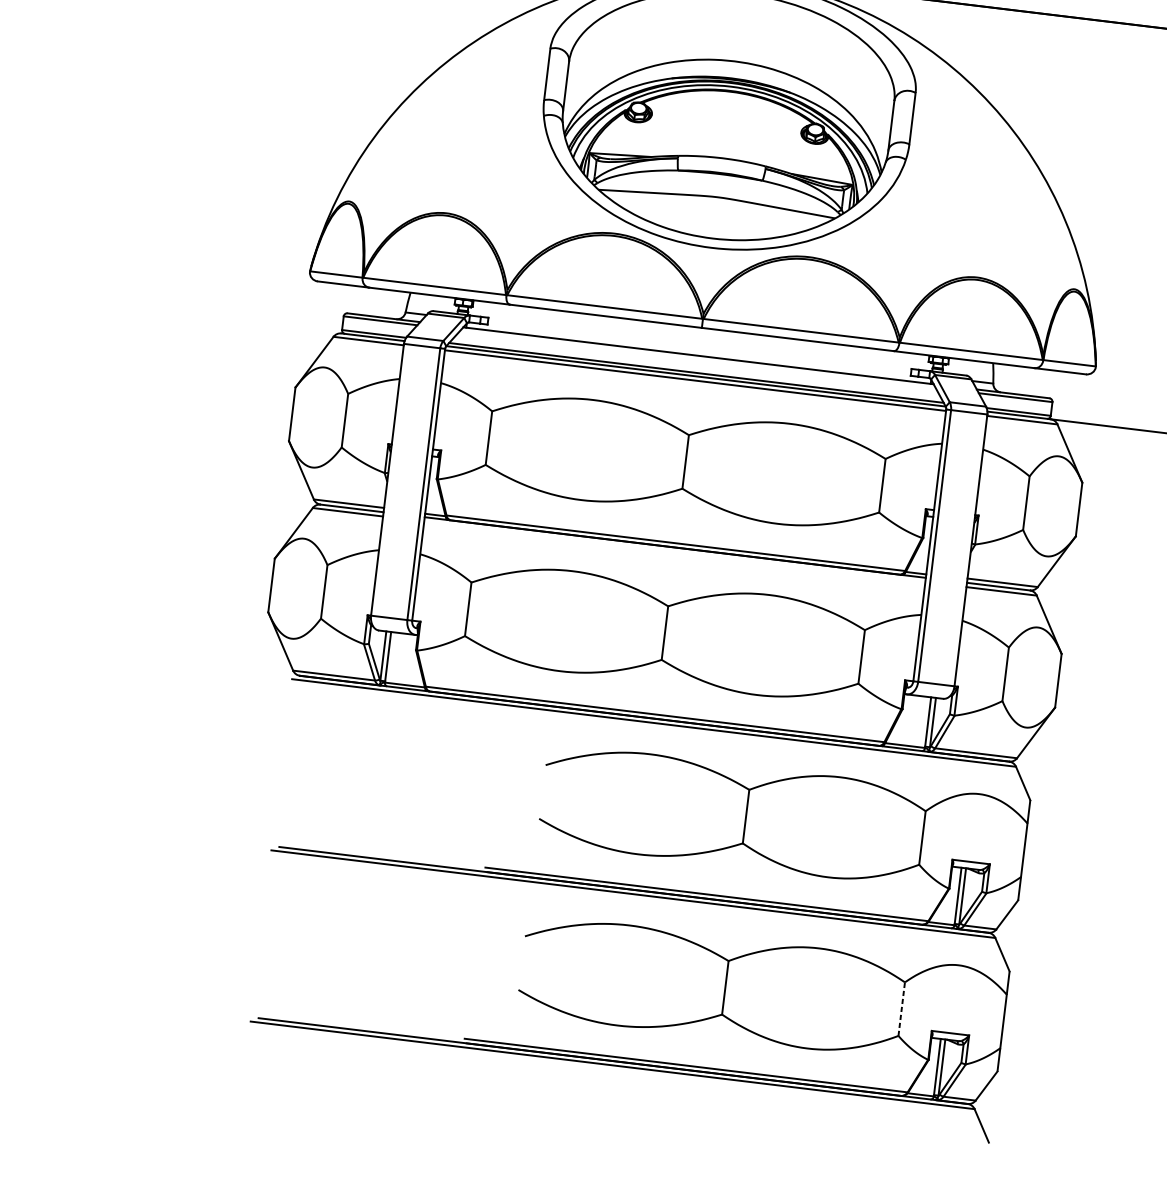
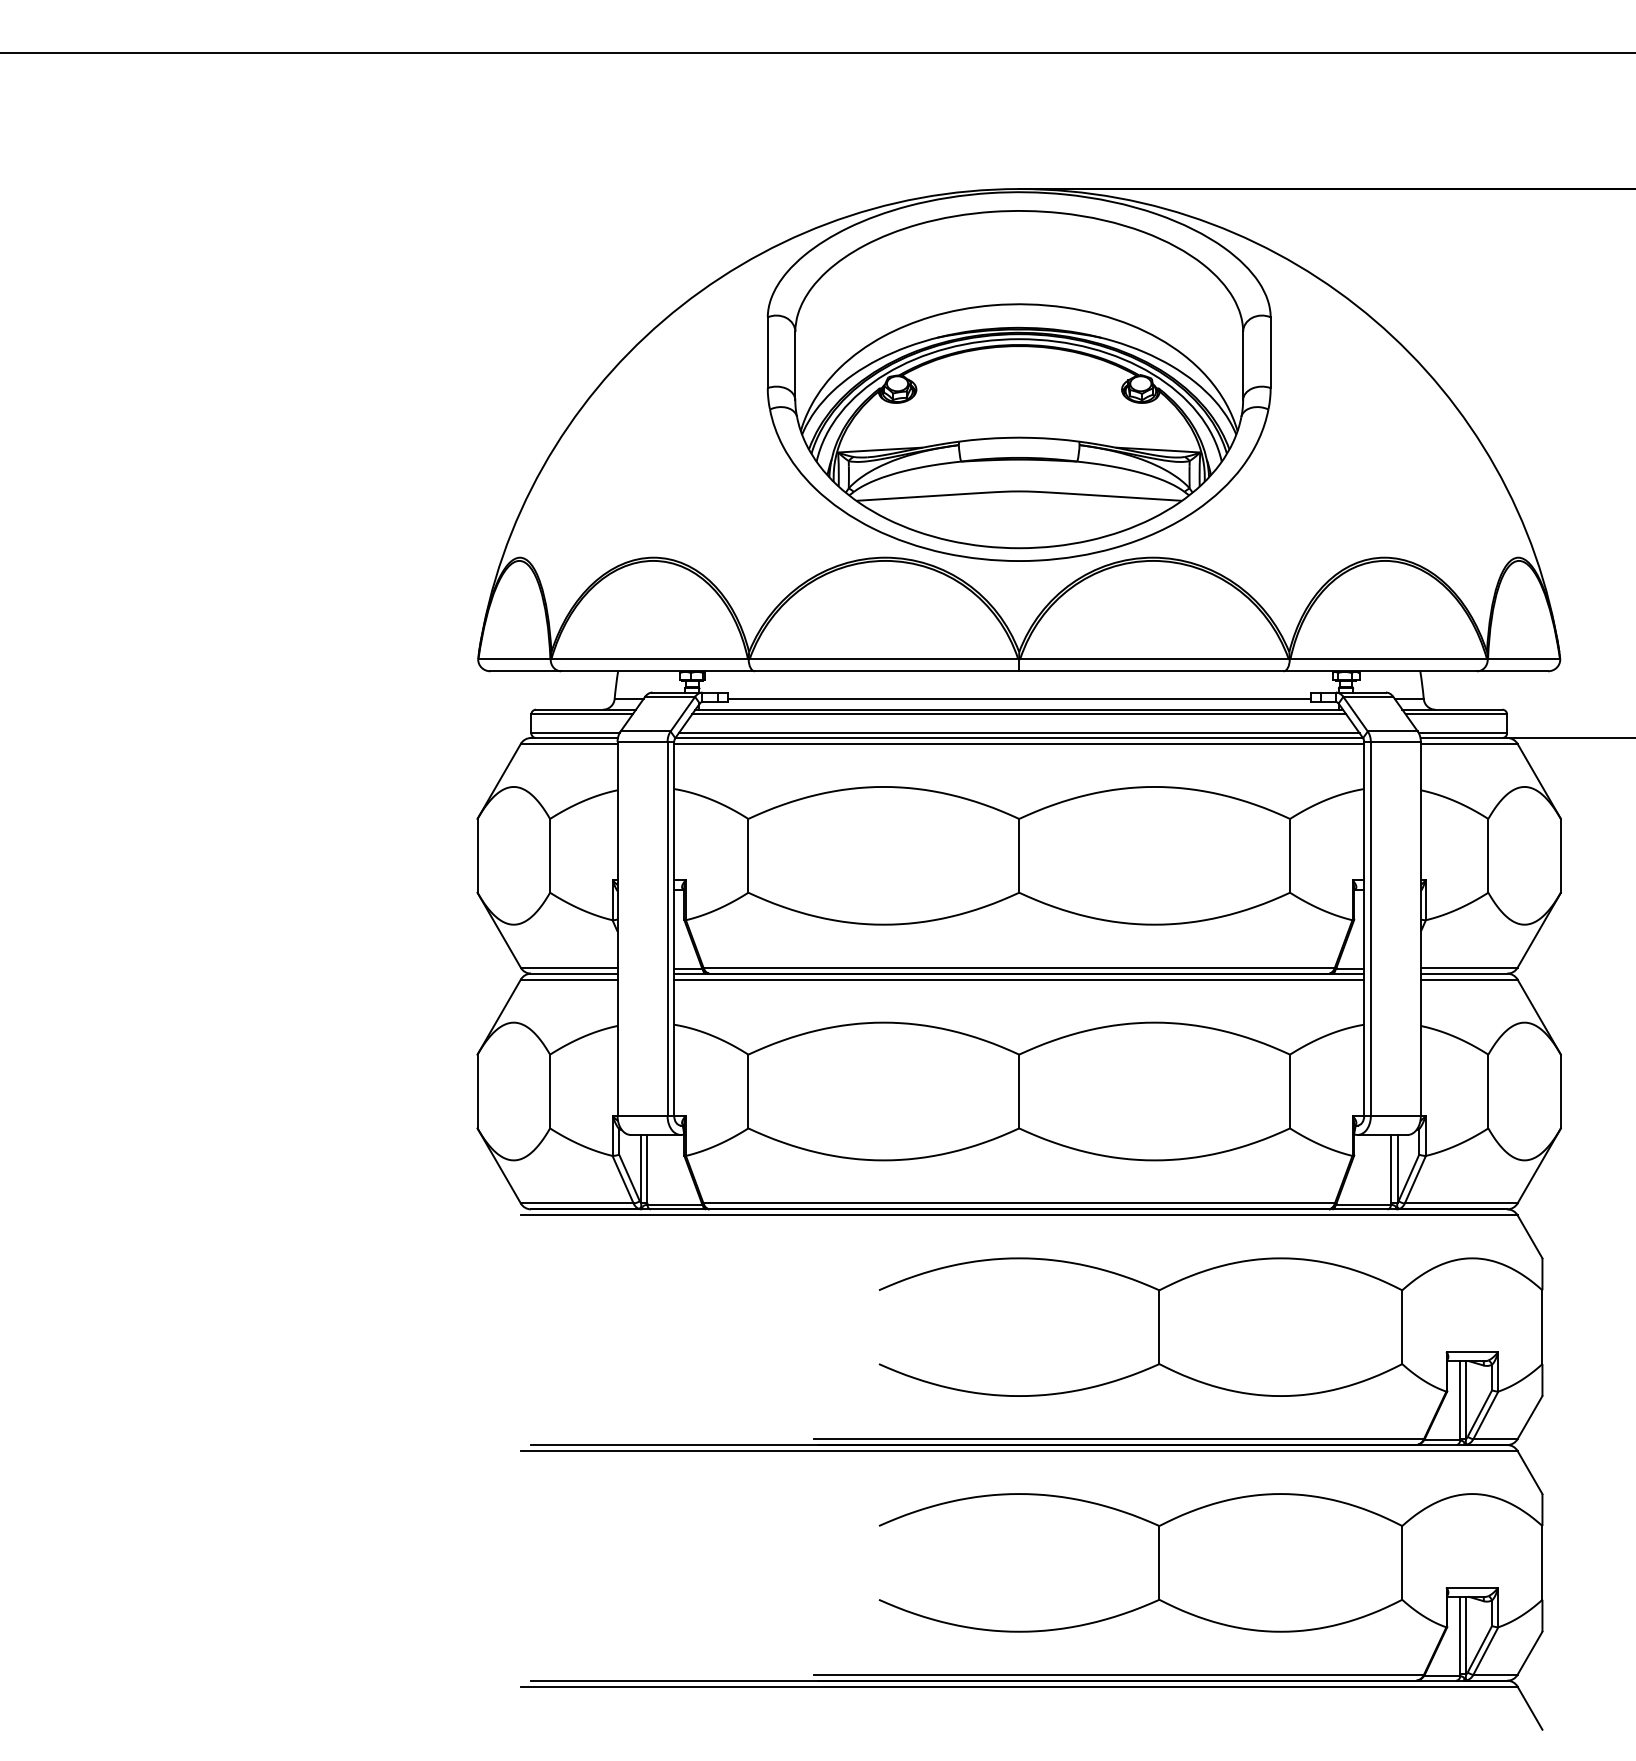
line: (698, 347) -> (1018, 698), added
line: (698, 359) -> (1019, 714), added
line: (675, 551) -> (1019, 979), added
line: (901, 1008) -> (1402, 1562), dashed -> solid

